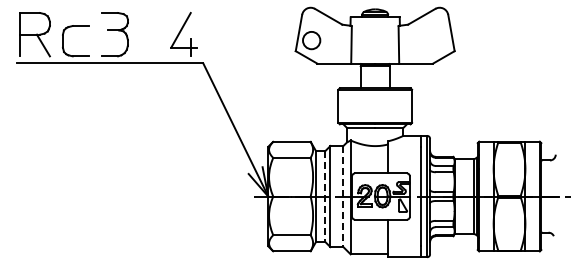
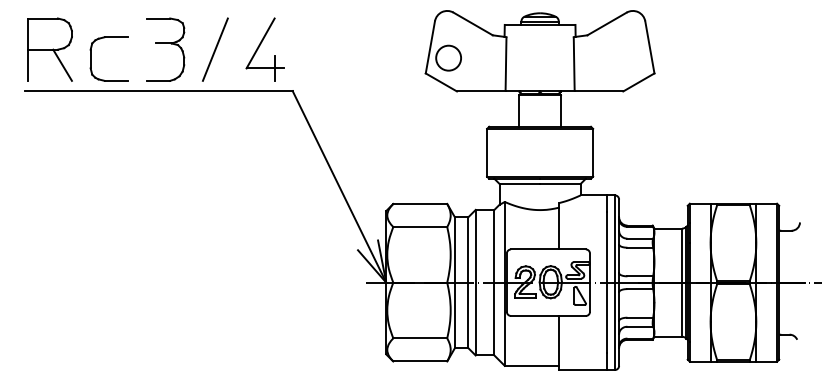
line: (149, 34) -> (215, 49), added
line: (343, 196) -> (494, 282), dashed -> solid
line: (325, 197) -> (468, 284), dashed -> solid

